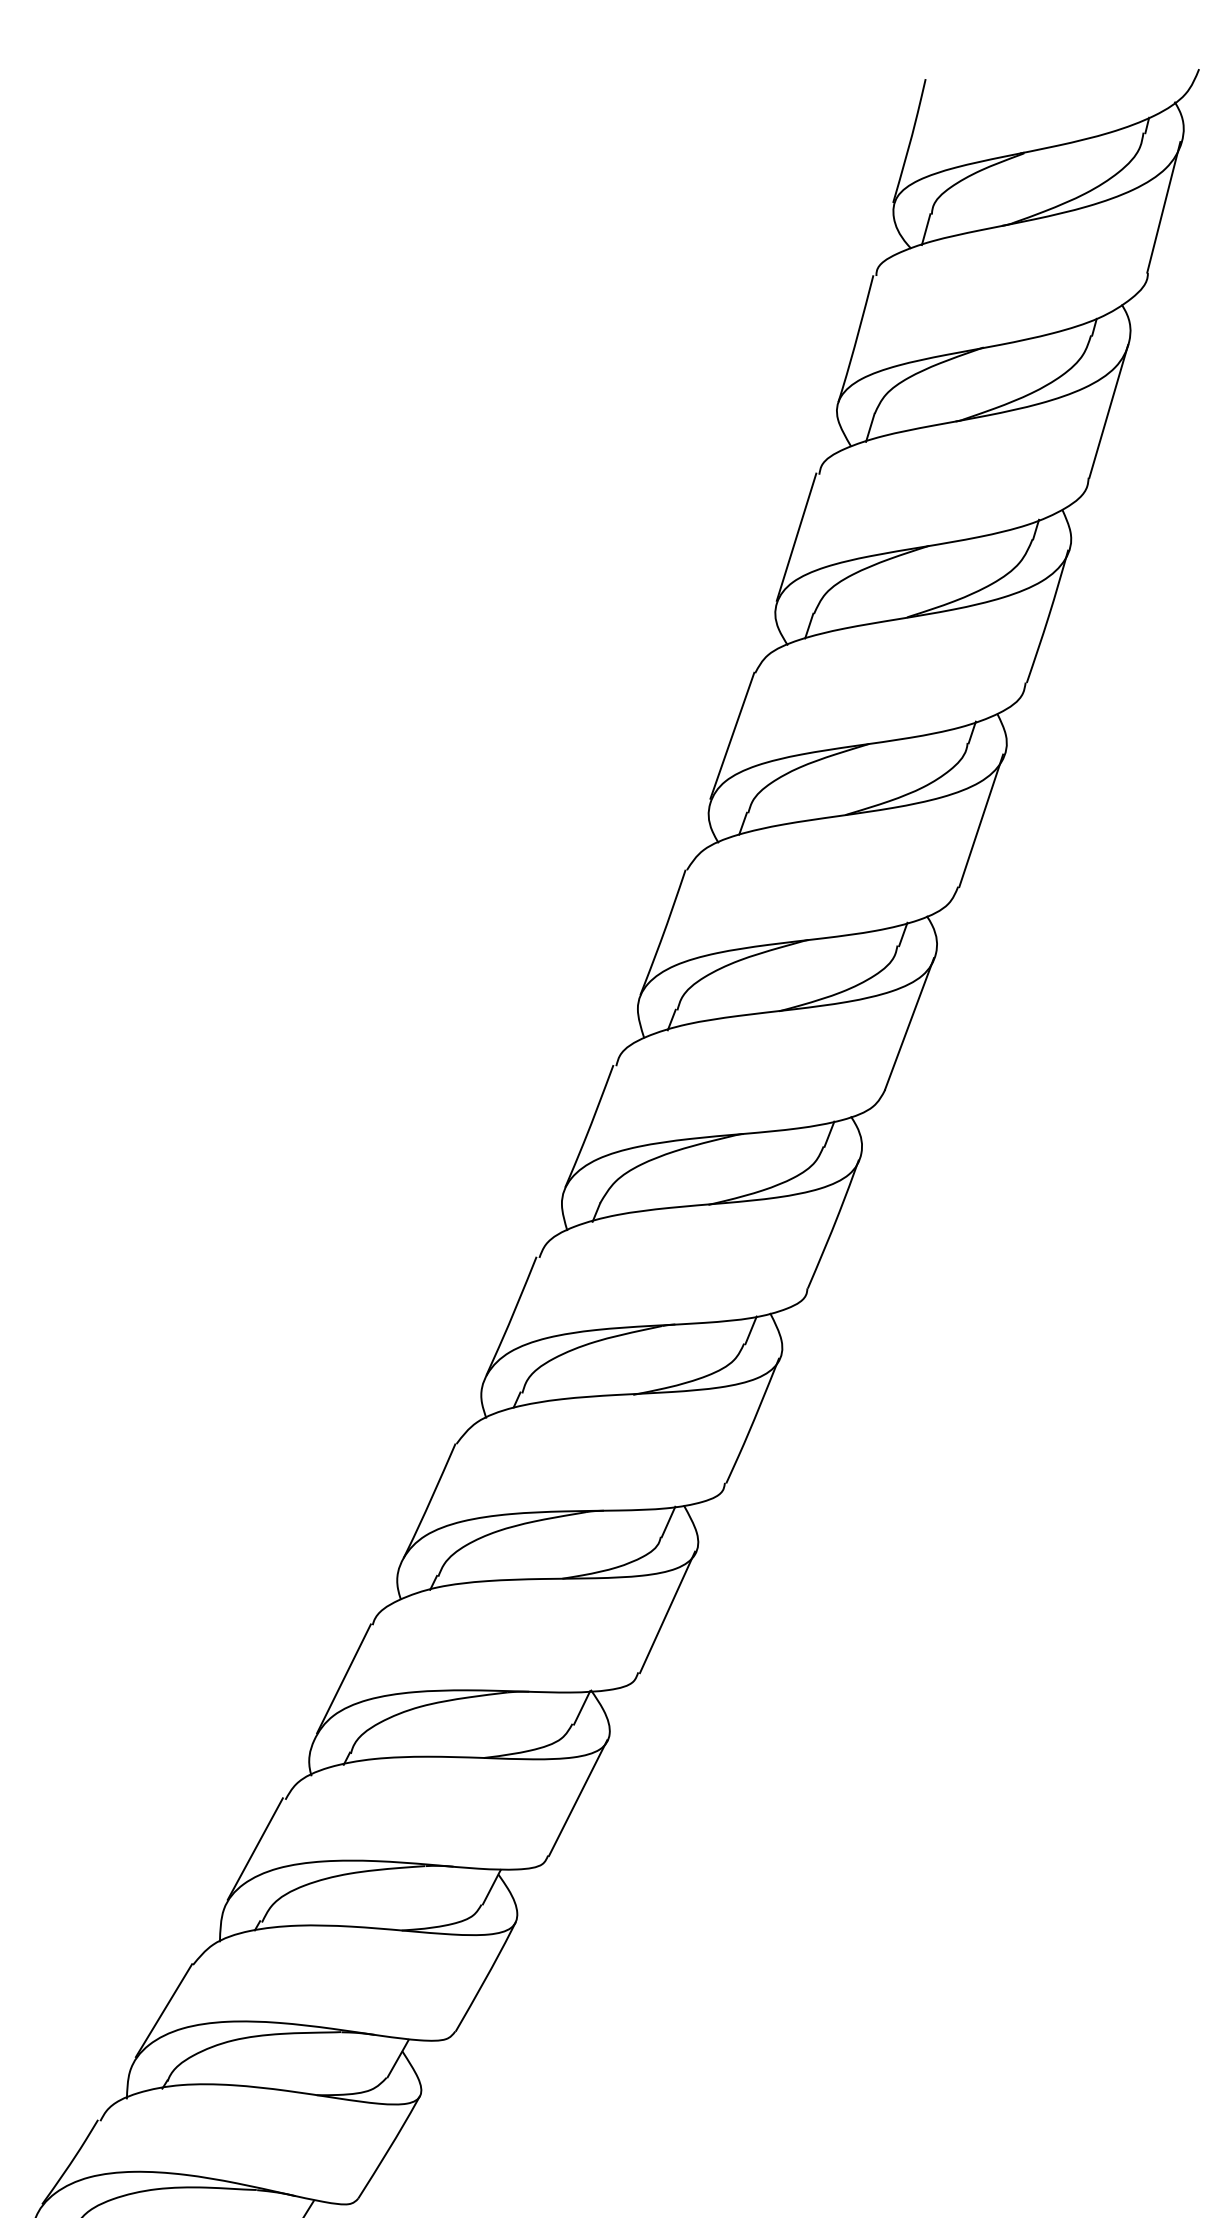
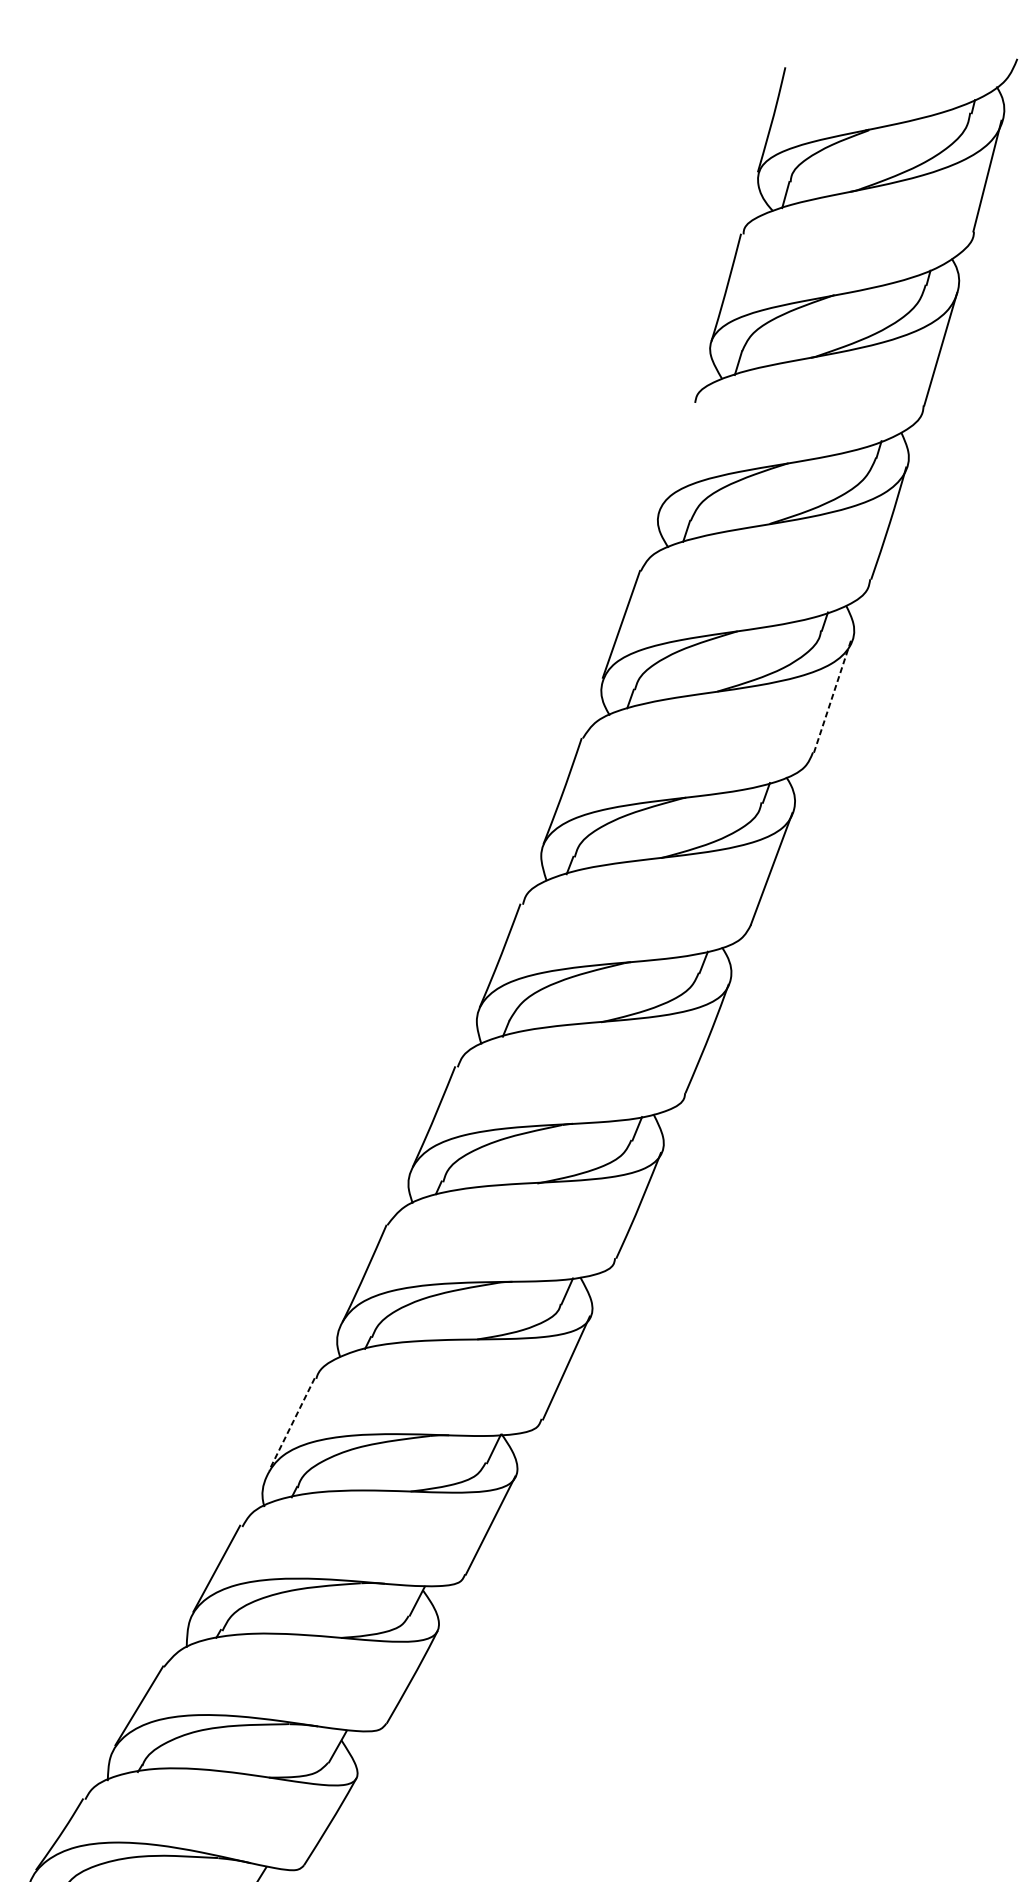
line: (796, 536) -> (675, 455), removed
line: (981, 820) -> (832, 696), solid -> dashed
line: (343, 1678) -> (291, 1424), solid -> dashed

